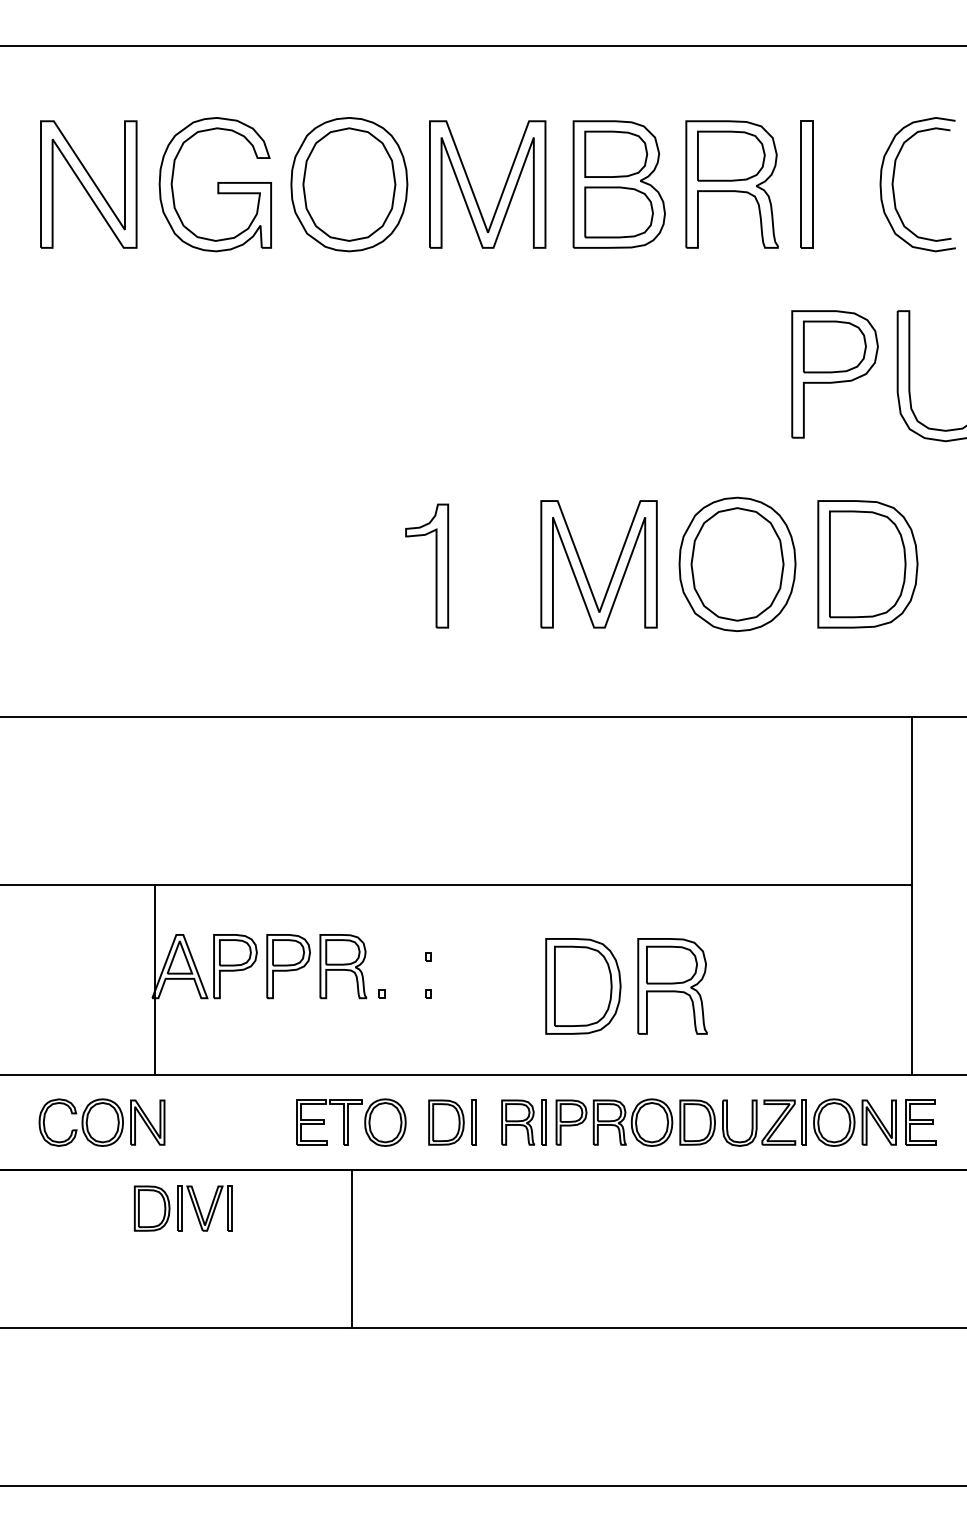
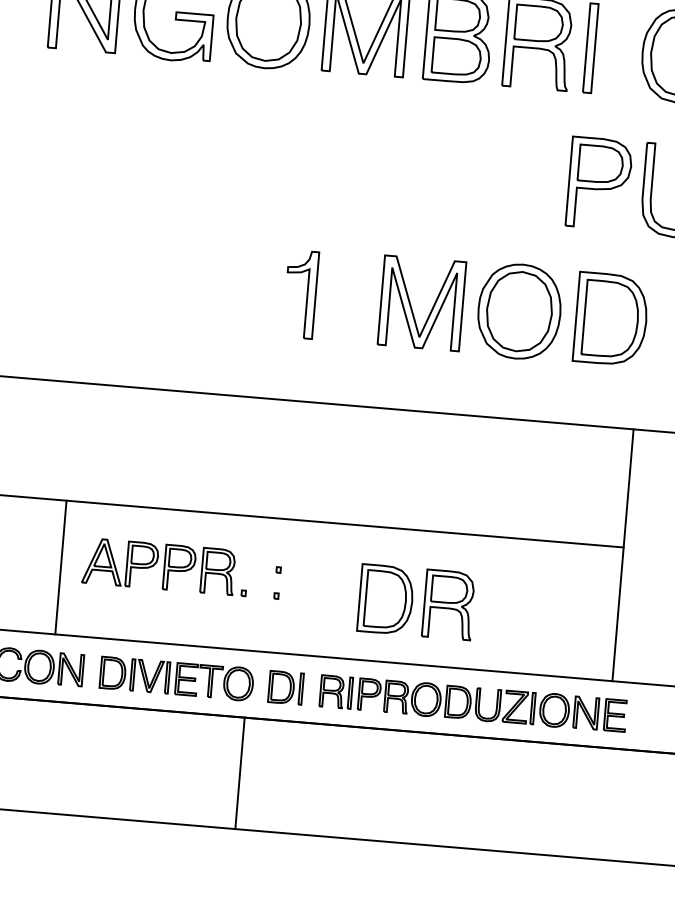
line: (155, 979) -> (61, 567), moved
part: (182, 1208) -> (134, 675), moved
line: (352, 1248) -> (240, 773), moved

